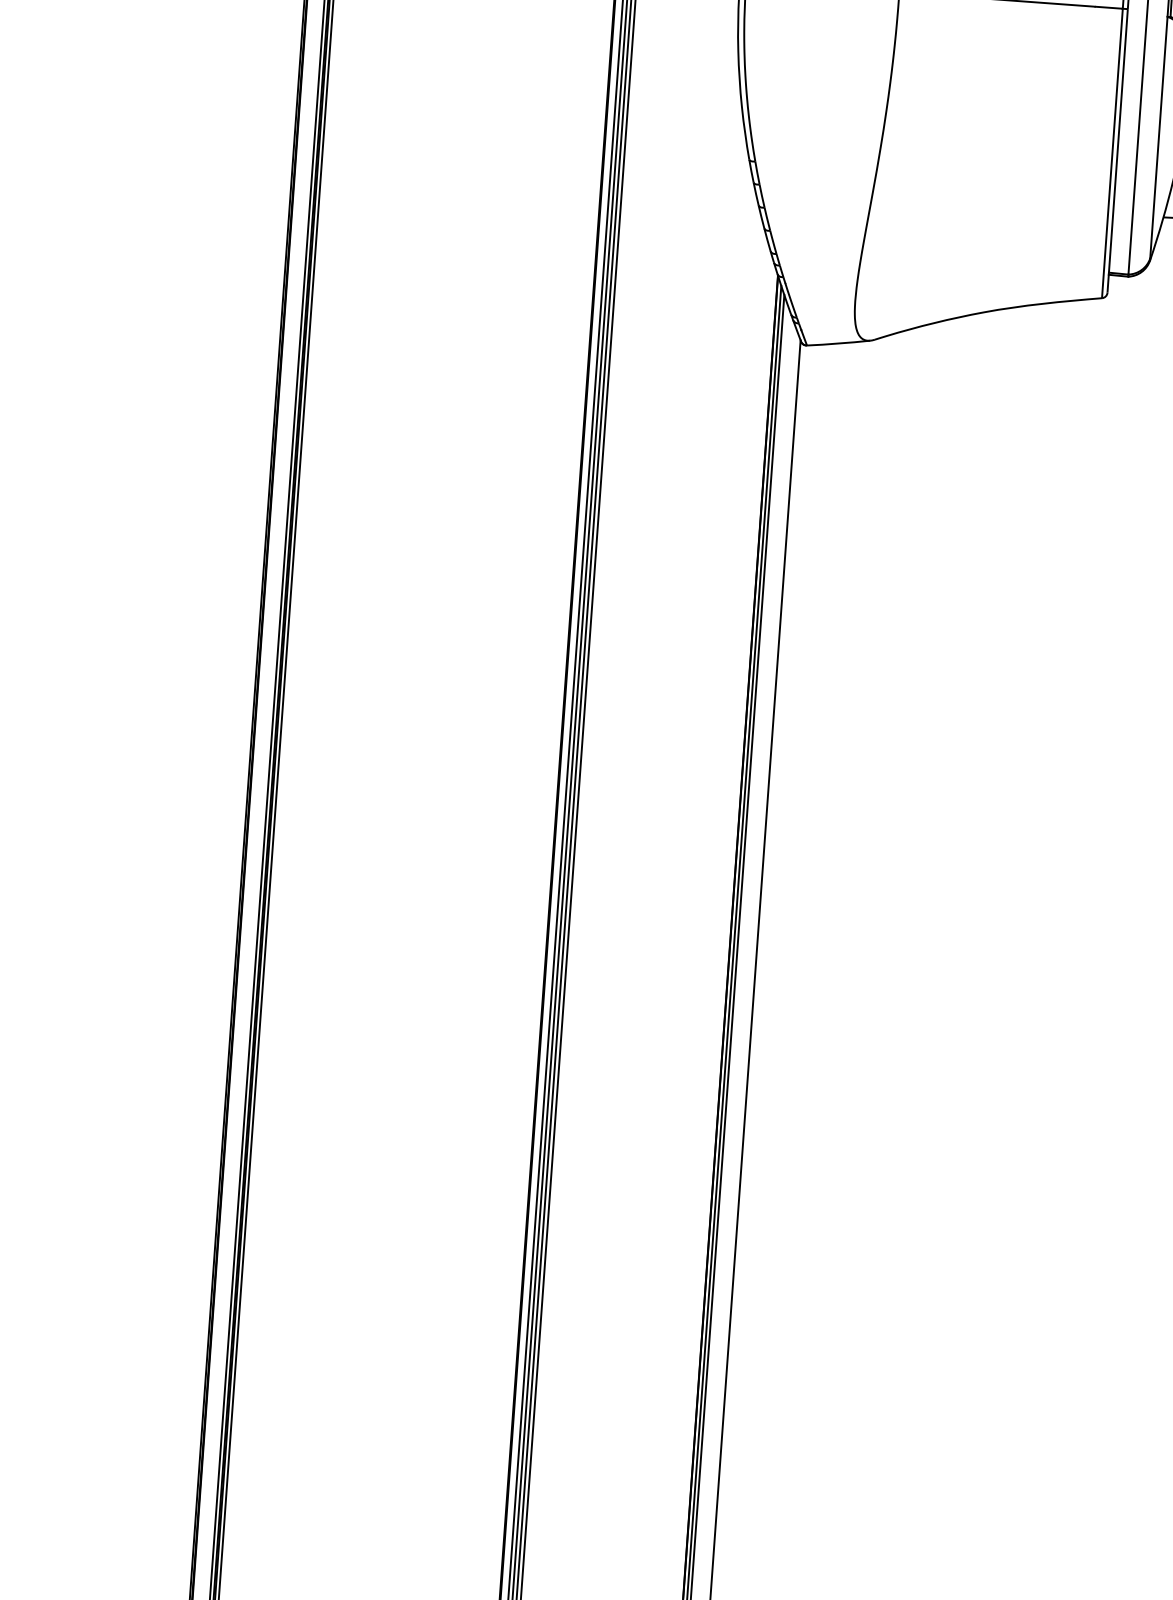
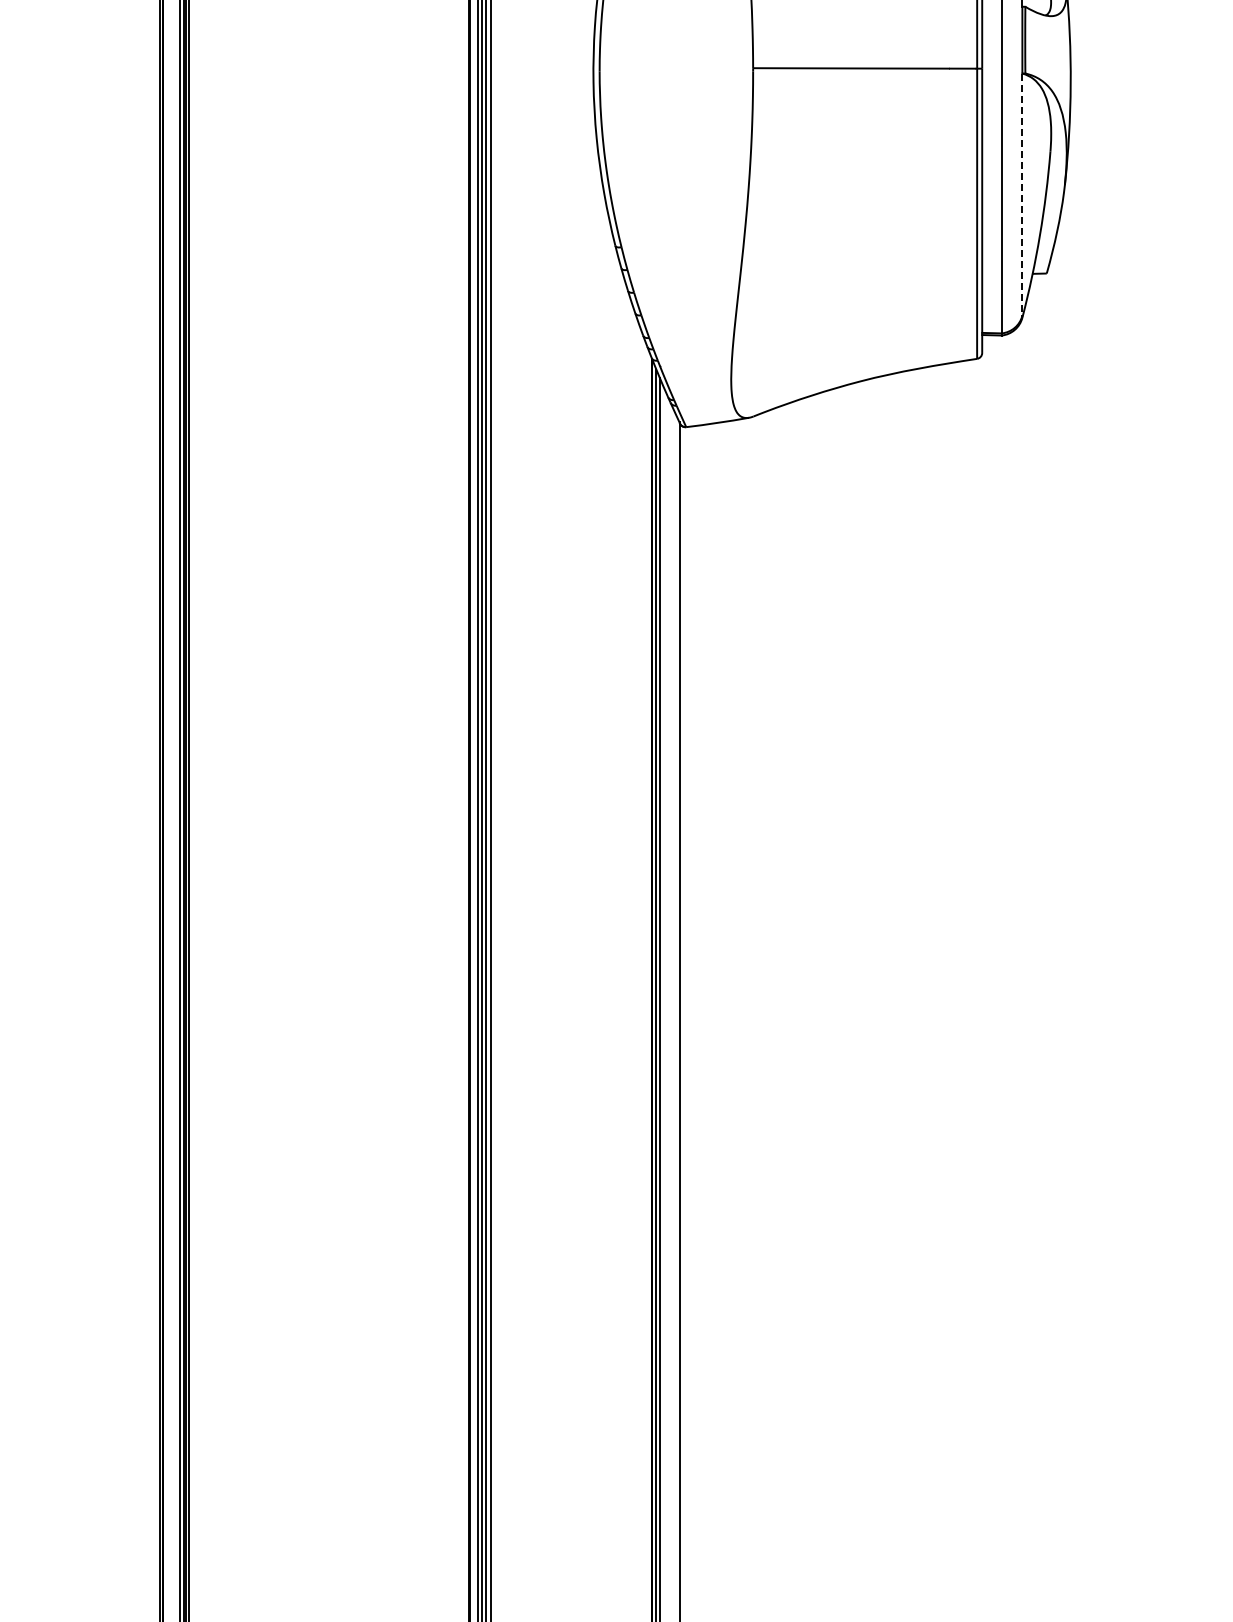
line: (1158, 138) -> (1022, 195), solid -> dashed

